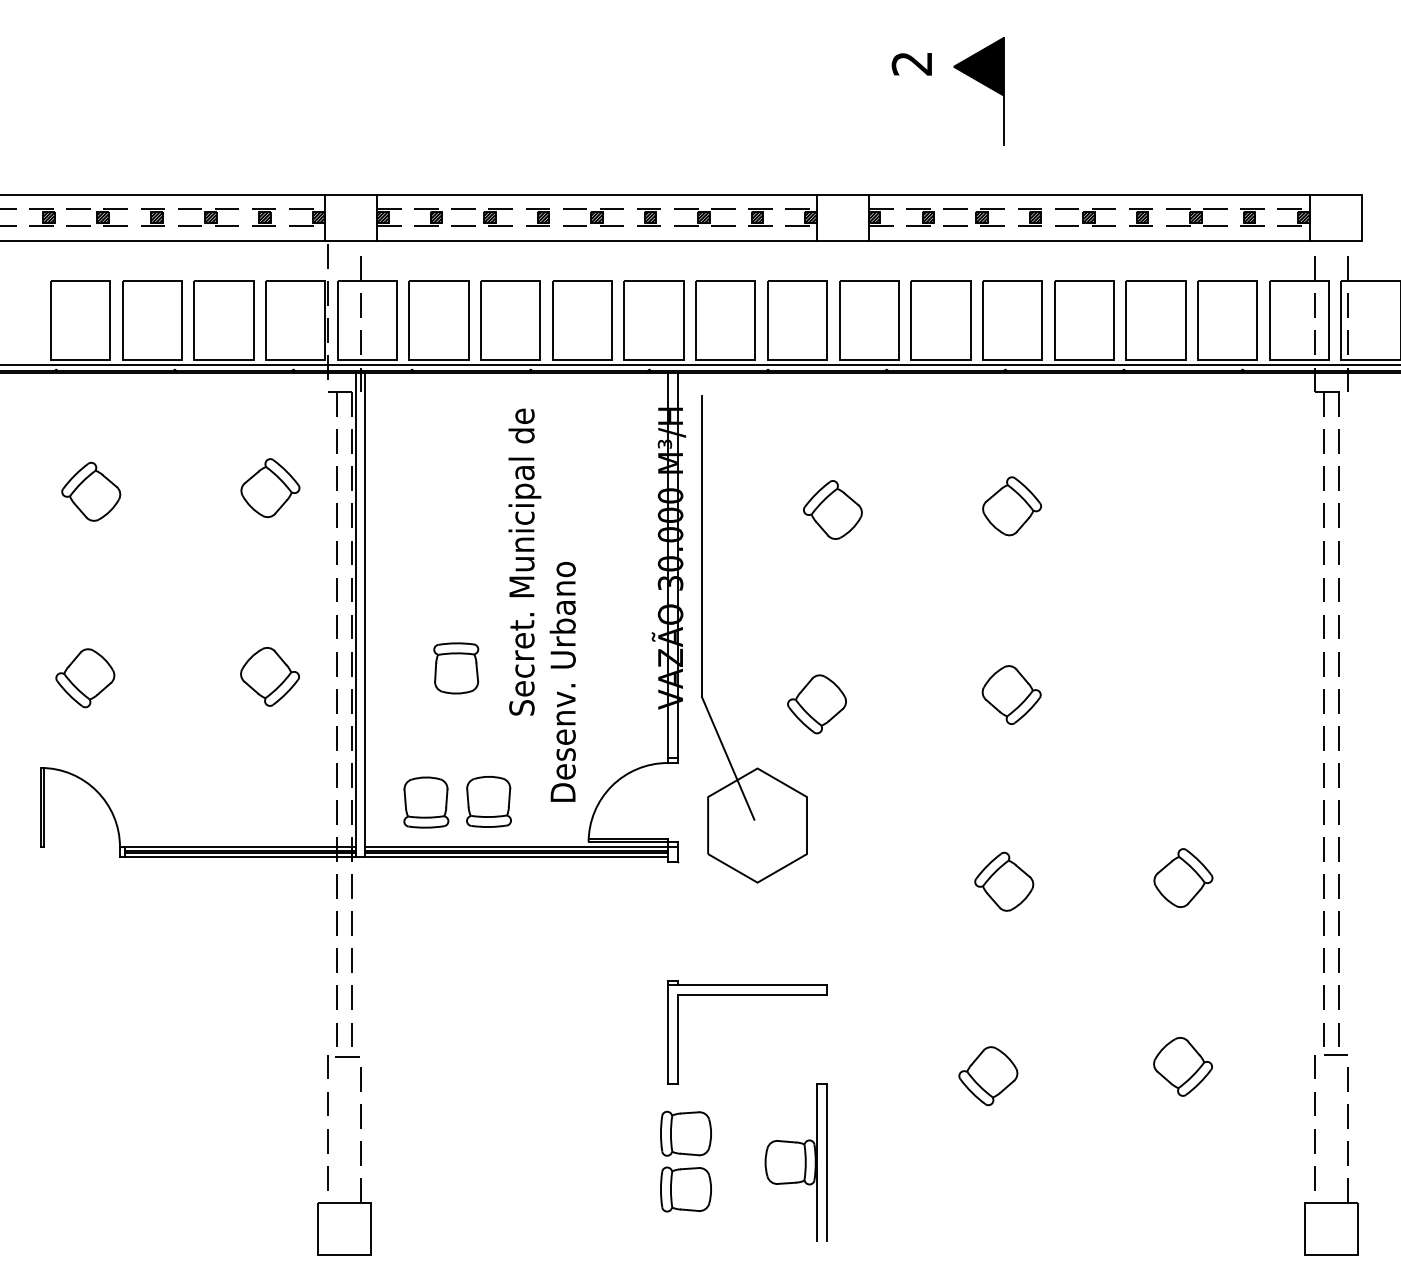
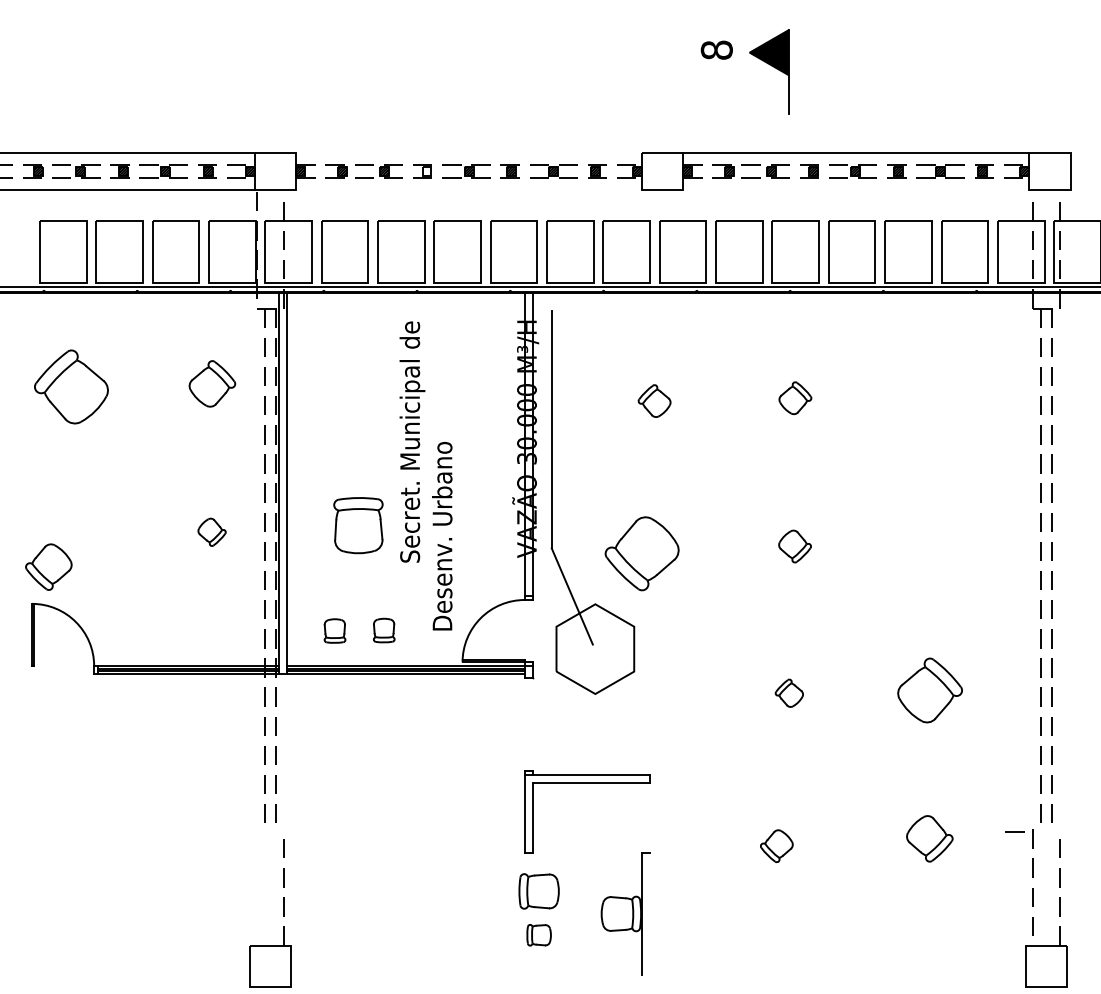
text: (911, 63) -> (716, 50), 2 -> 8
line: (596, 194) -> (468, 153), removed
hatch: (543, 217) -> (427, 171), removed
line: (596, 241) -> (468, 190), removed
line: (1089, 241) -> (856, 190), removed
part: (91, 491) -> (71, 386), size x1.6
part: (1011, 506) -> (794, 398), size x0.7
part: (832, 509) -> (654, 400), size x0.7
part: (456, 668) -> (358, 525), size x1.4
part: (269, 676) -> (211, 531), size x0.6
part: (85, 678) -> (48, 567), moved
part: (1011, 694) -> (794, 546), size x0.7
part: (816, 704) -> (641, 553), size x1.6
part: (488, 801) -> (383, 630), size x0.6
part: (426, 802) -> (335, 631), size x0.6
part: (1183, 877) -> (930, 689), size x1.4
part: (1004, 881) -> (789, 693), size x0.6
line: (1335, 1054) -> (1014, 831), moved
part: (988, 1076) -> (776, 846), size x0.7
part: (328, 1115) -> (258, 877), removed
line: (826, 1162) -> (649, 914), removed
part: (685, 1189) -> (538, 935), size x0.6

